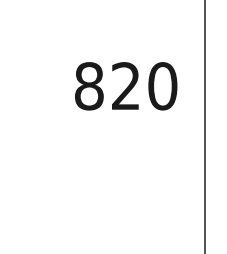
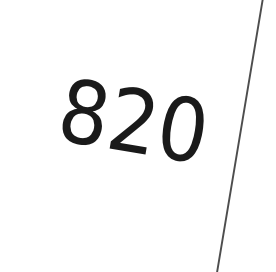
text: (126, 86) -> (134, 120), moved

